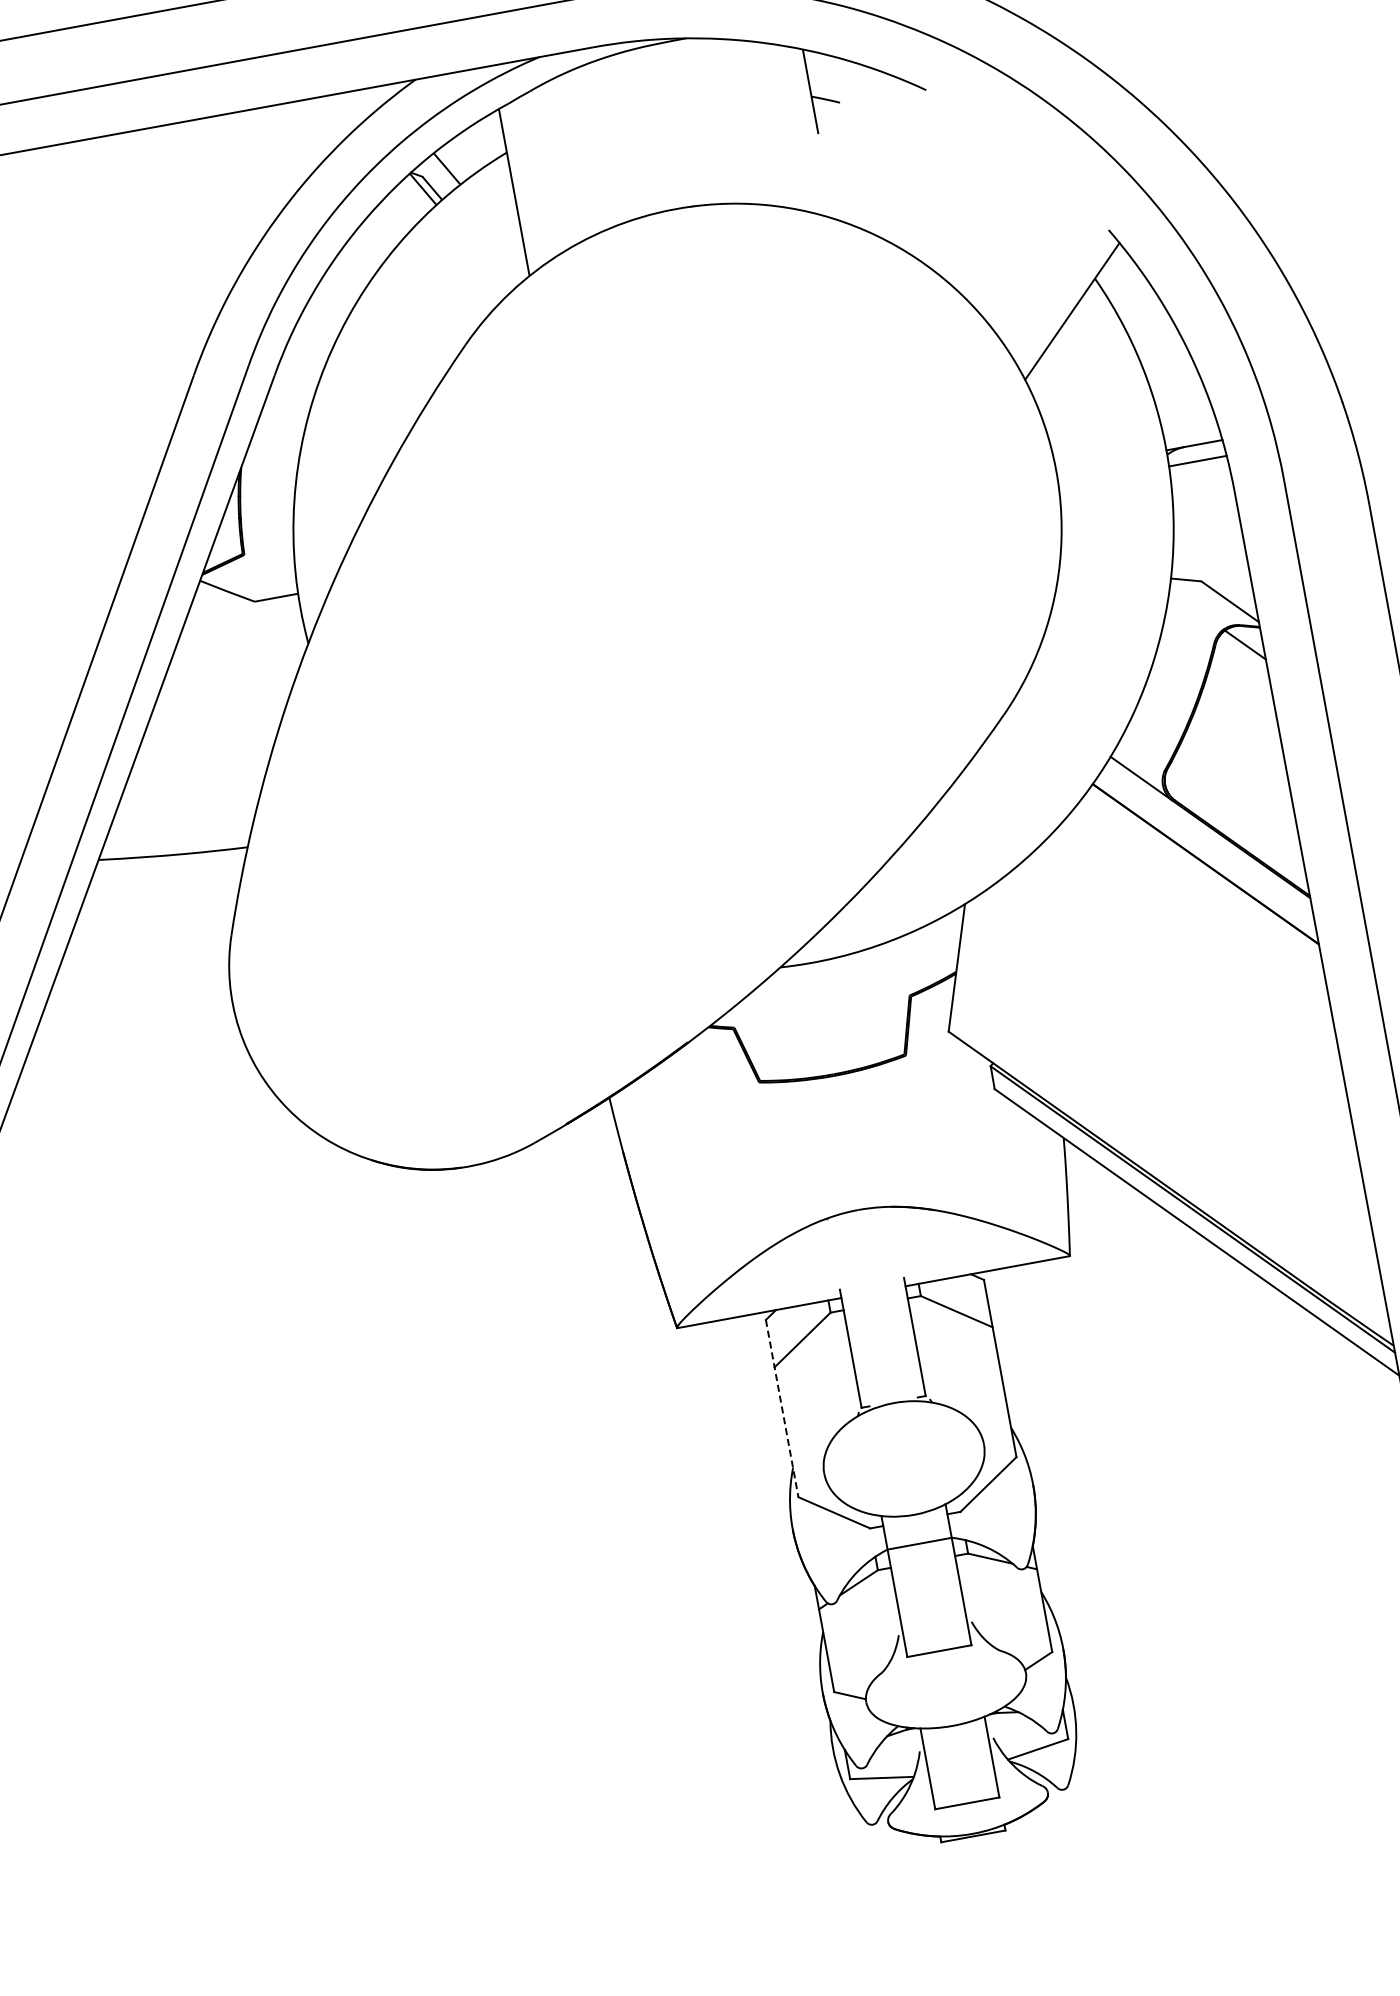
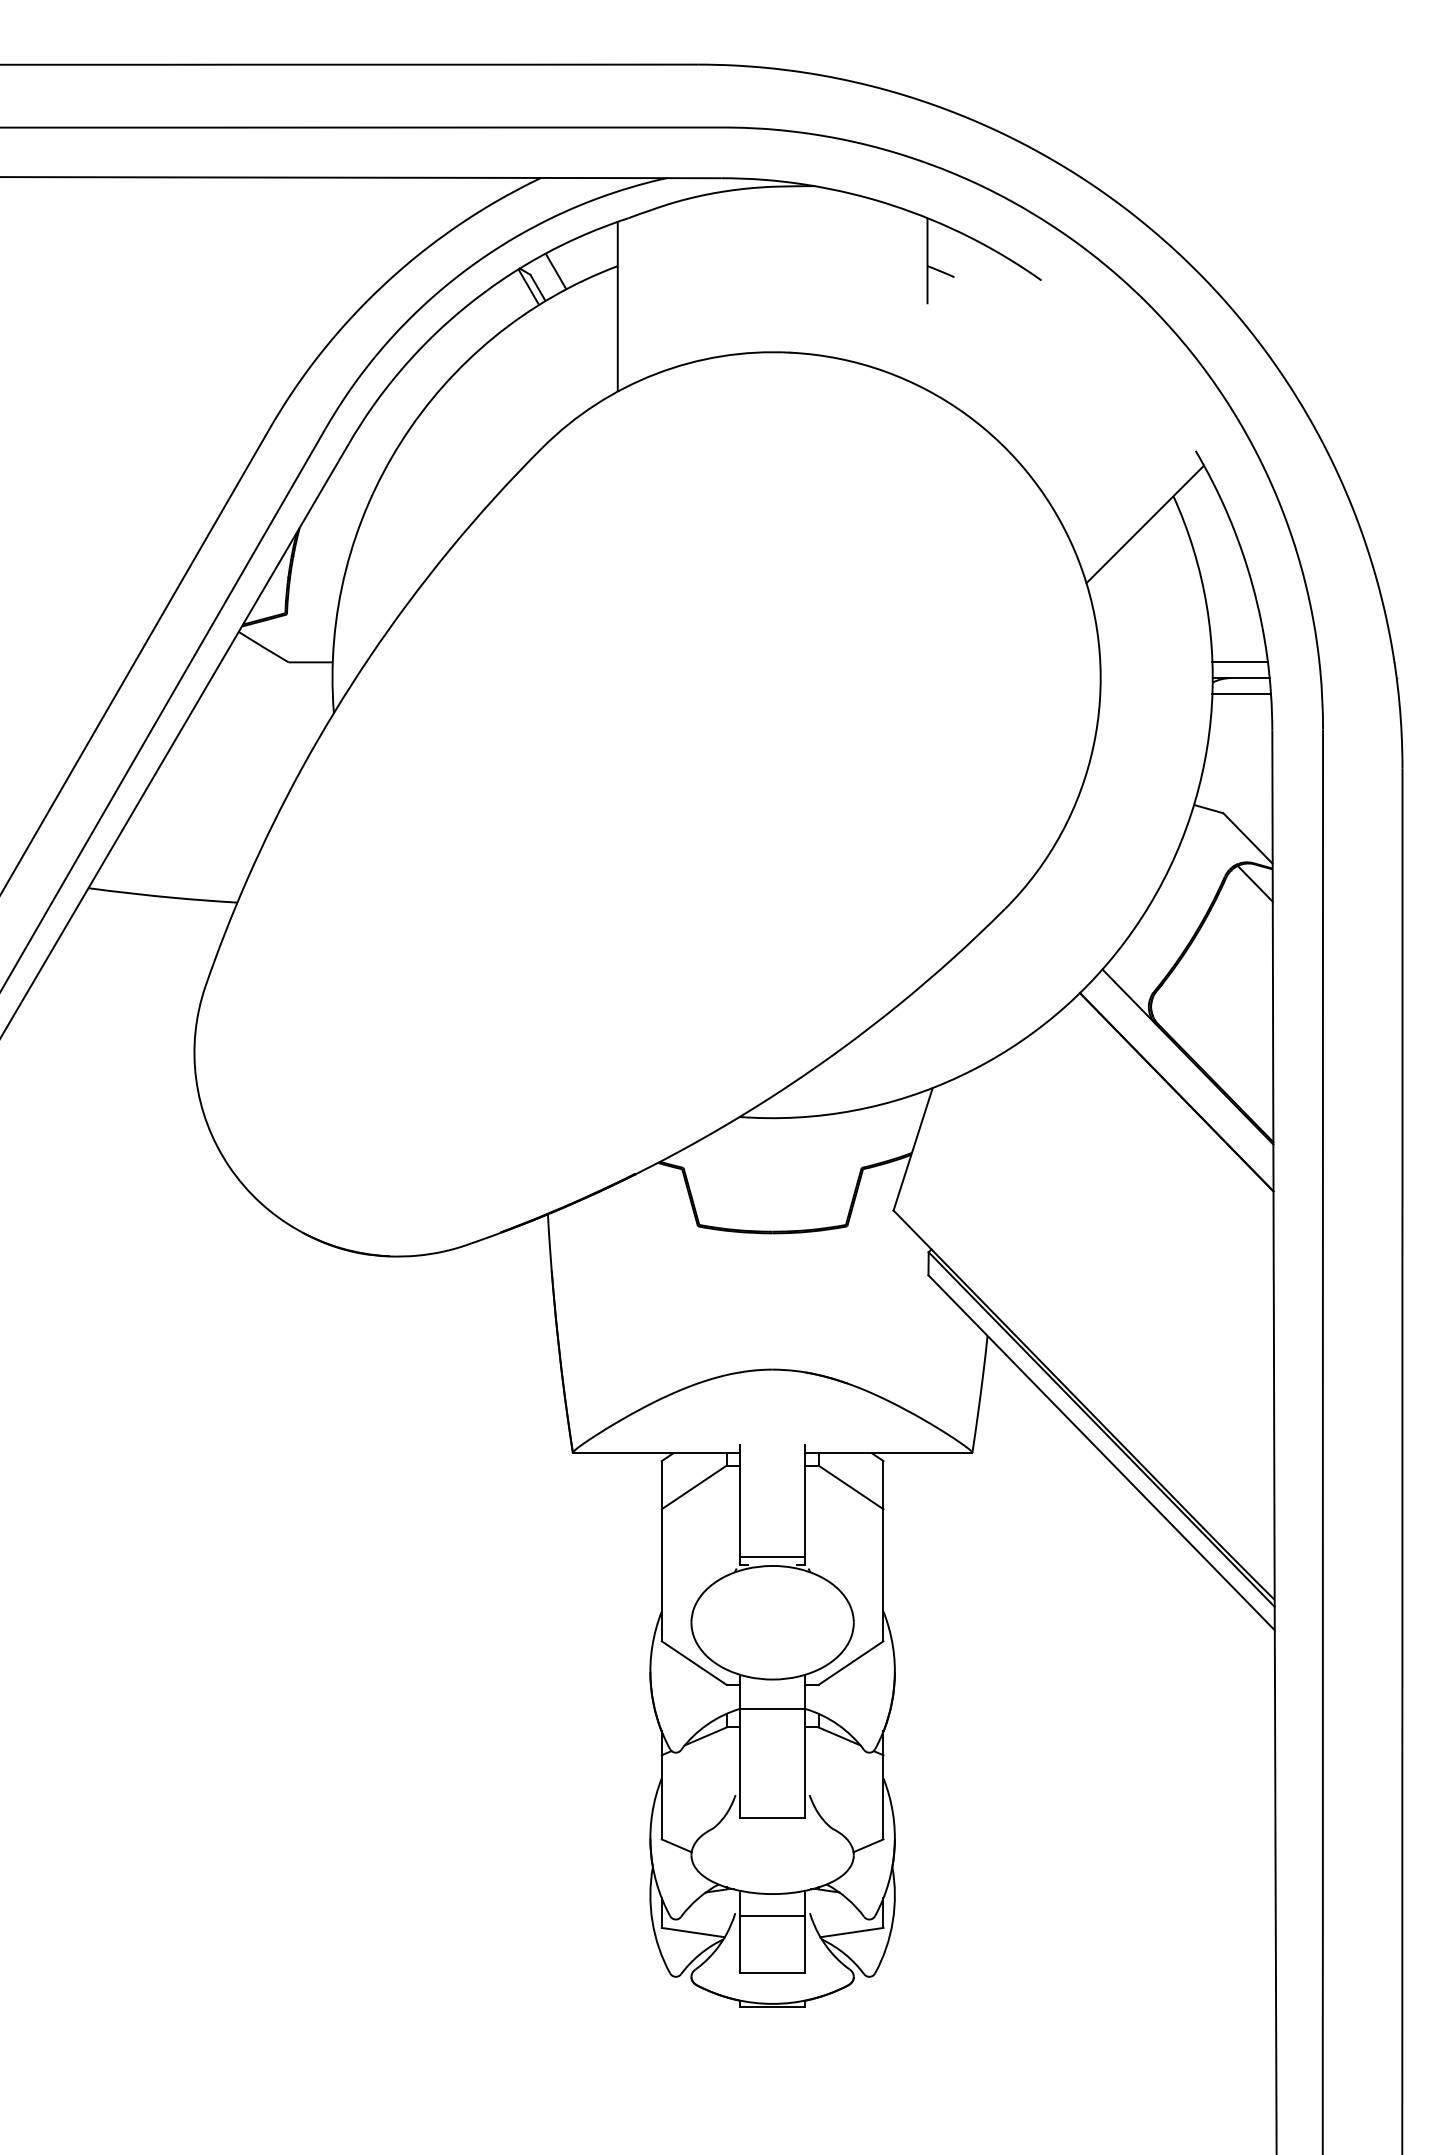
line: (1189, 429) -> (1239, 661), added
line: (892, 1394) -> (772, 1557), added
line: (781, 1408) -> (661, 1551), dashed -> solid
line: (956, 1746) -> (772, 1915), added

